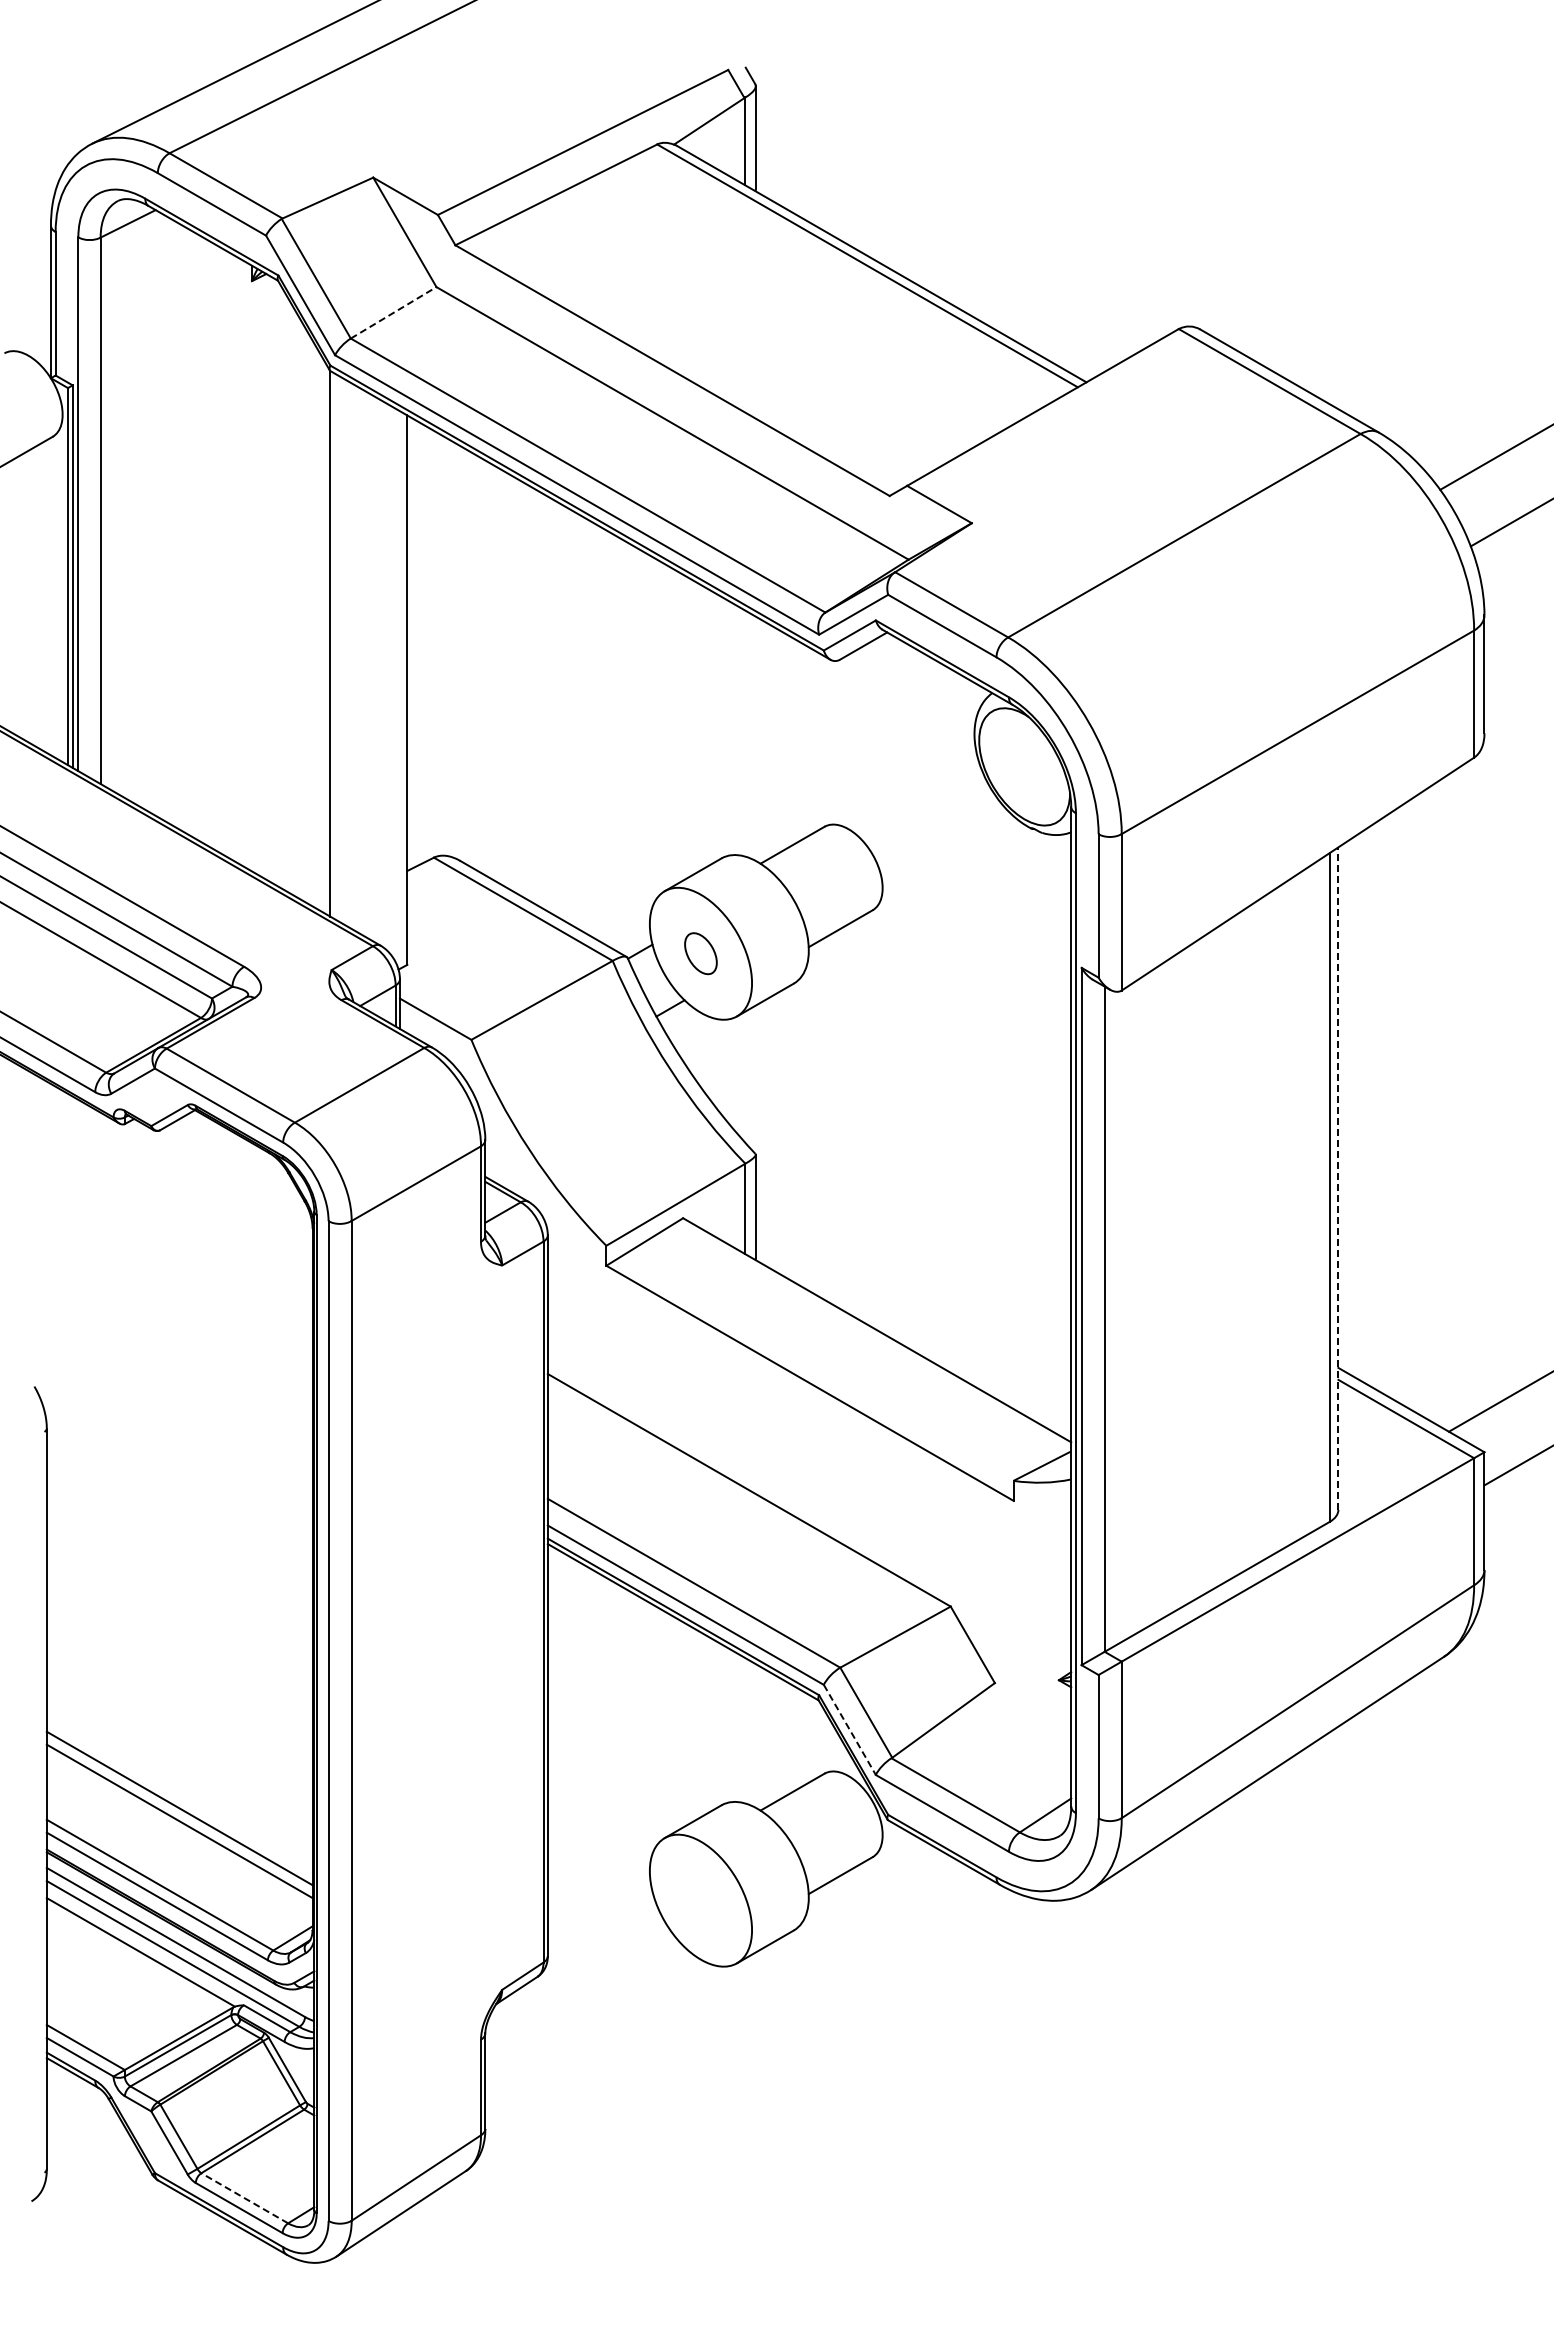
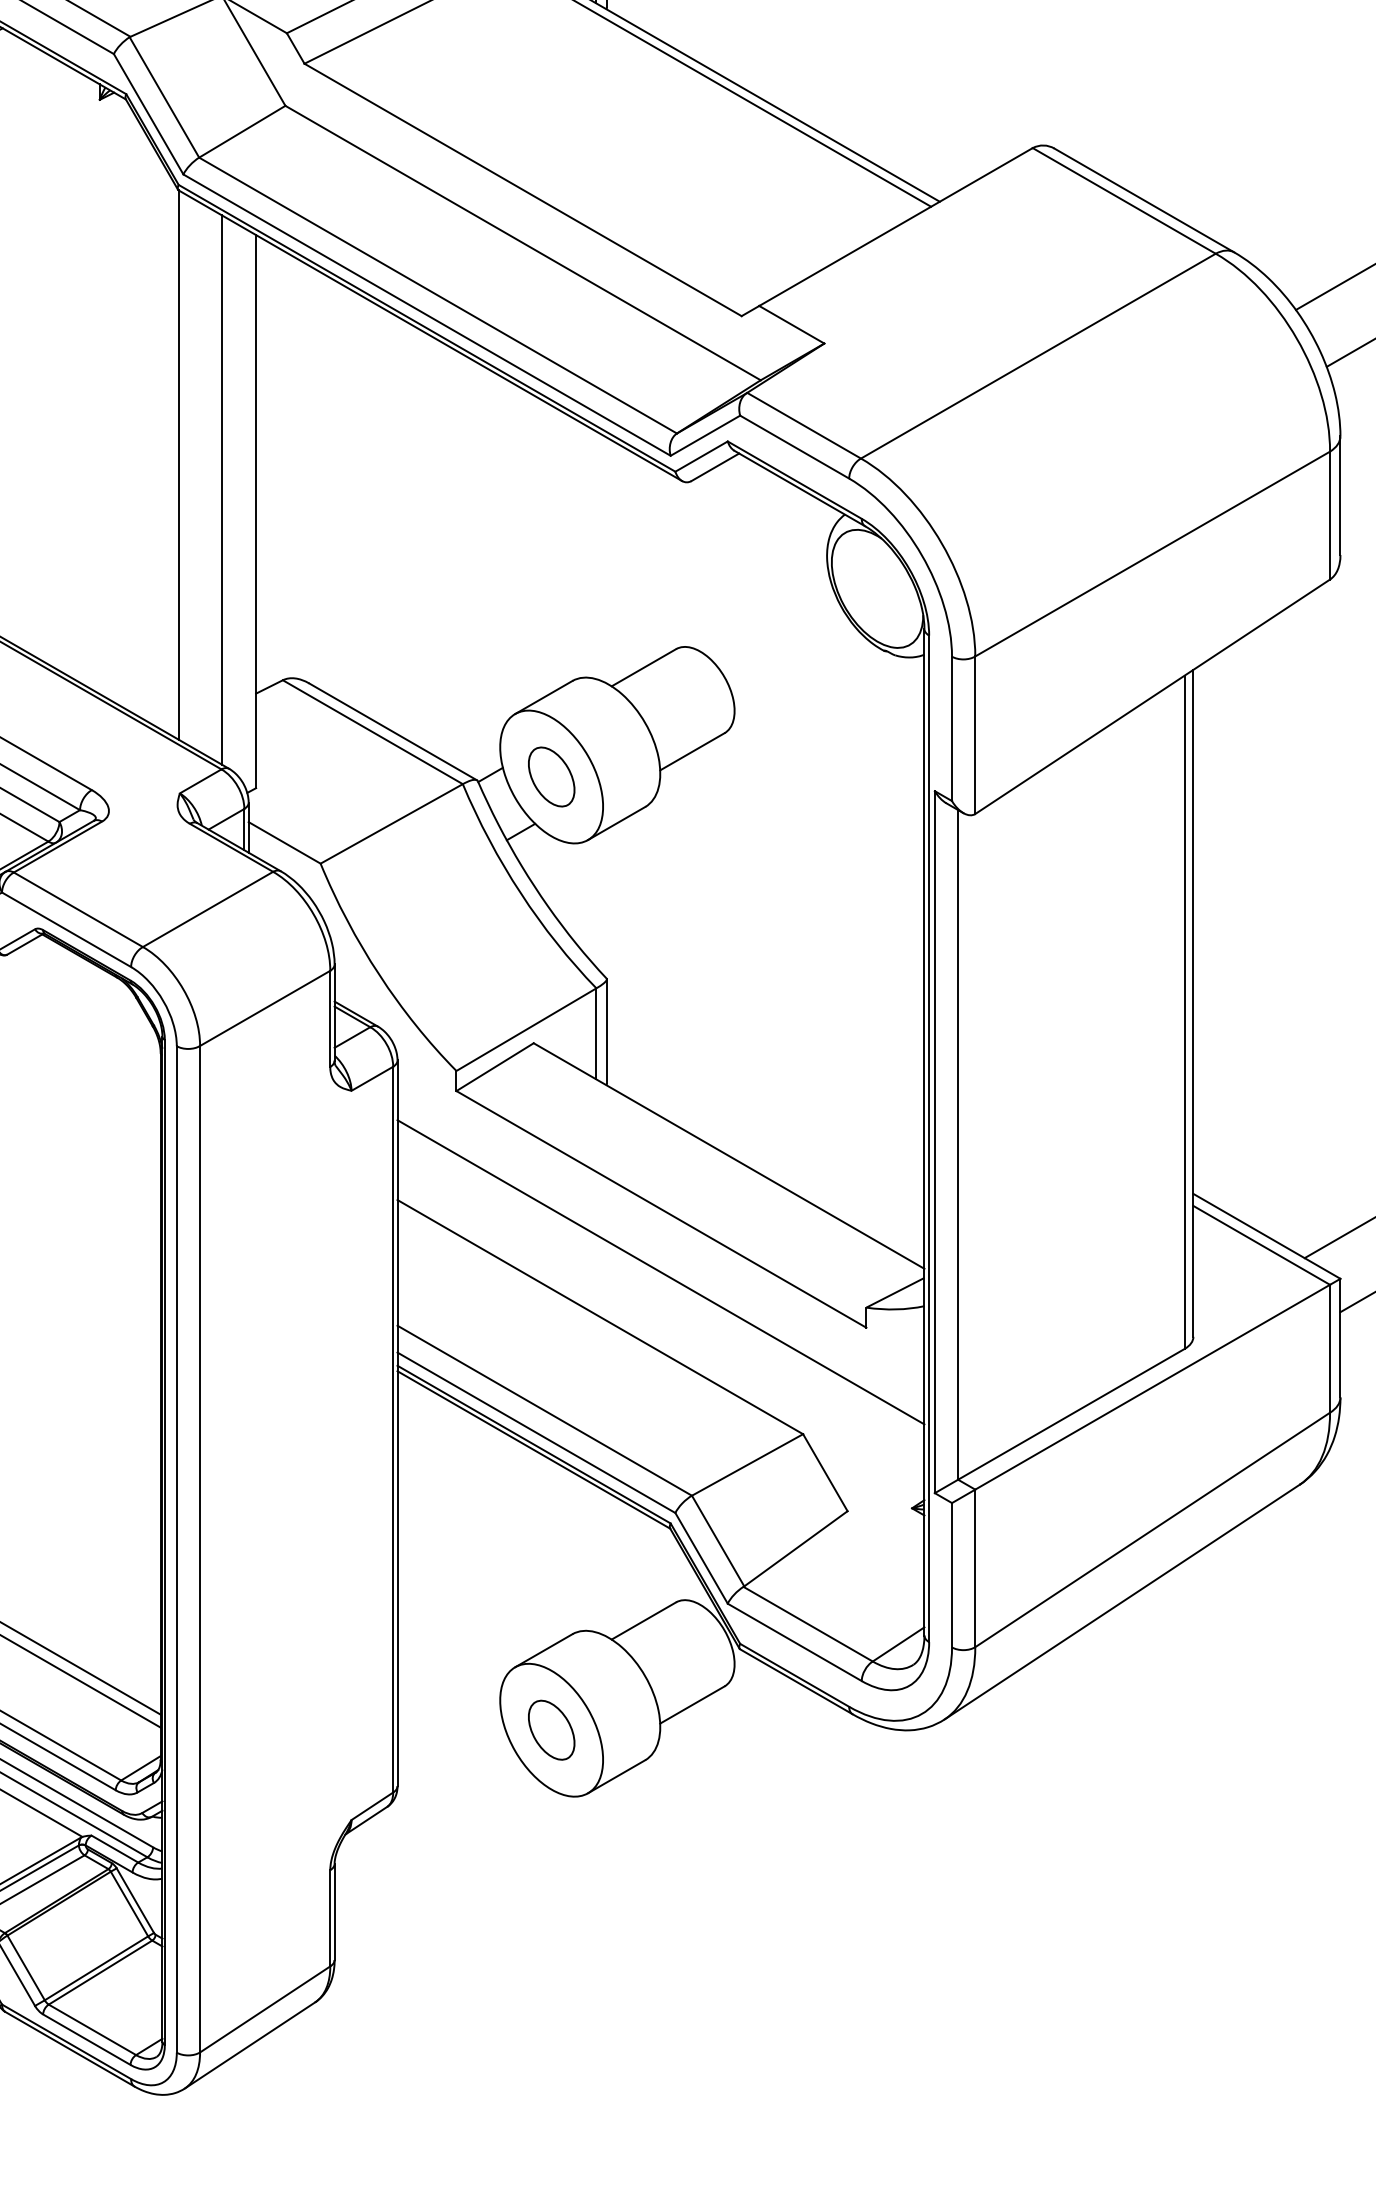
line: (393, 312) -> (242, 131), dashed -> solid
line: (373, 668) -> (222, 489), added
part: (700, 953) -> (551, 776), size x1.43
line: (1338, 1178) -> (1193, 1003), dashed -> solid
line: (809, 1445) -> (660, 1272), added
line: (850, 1730) -> (702, 1558), dashed -> solid
part: (700, 1900) -> (551, 1730), added
line: (244, 2198) -> (92, 2030), dashed -> solid

